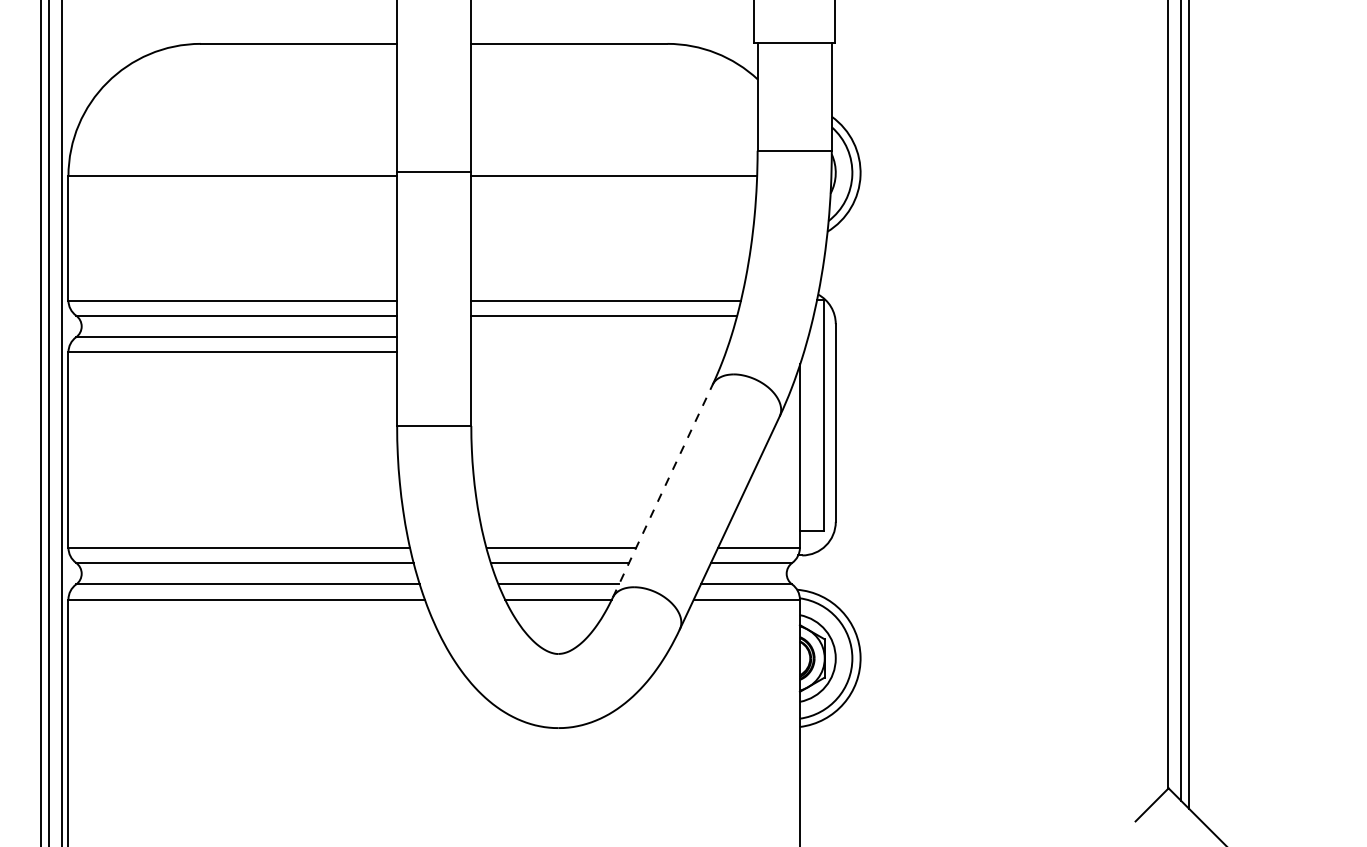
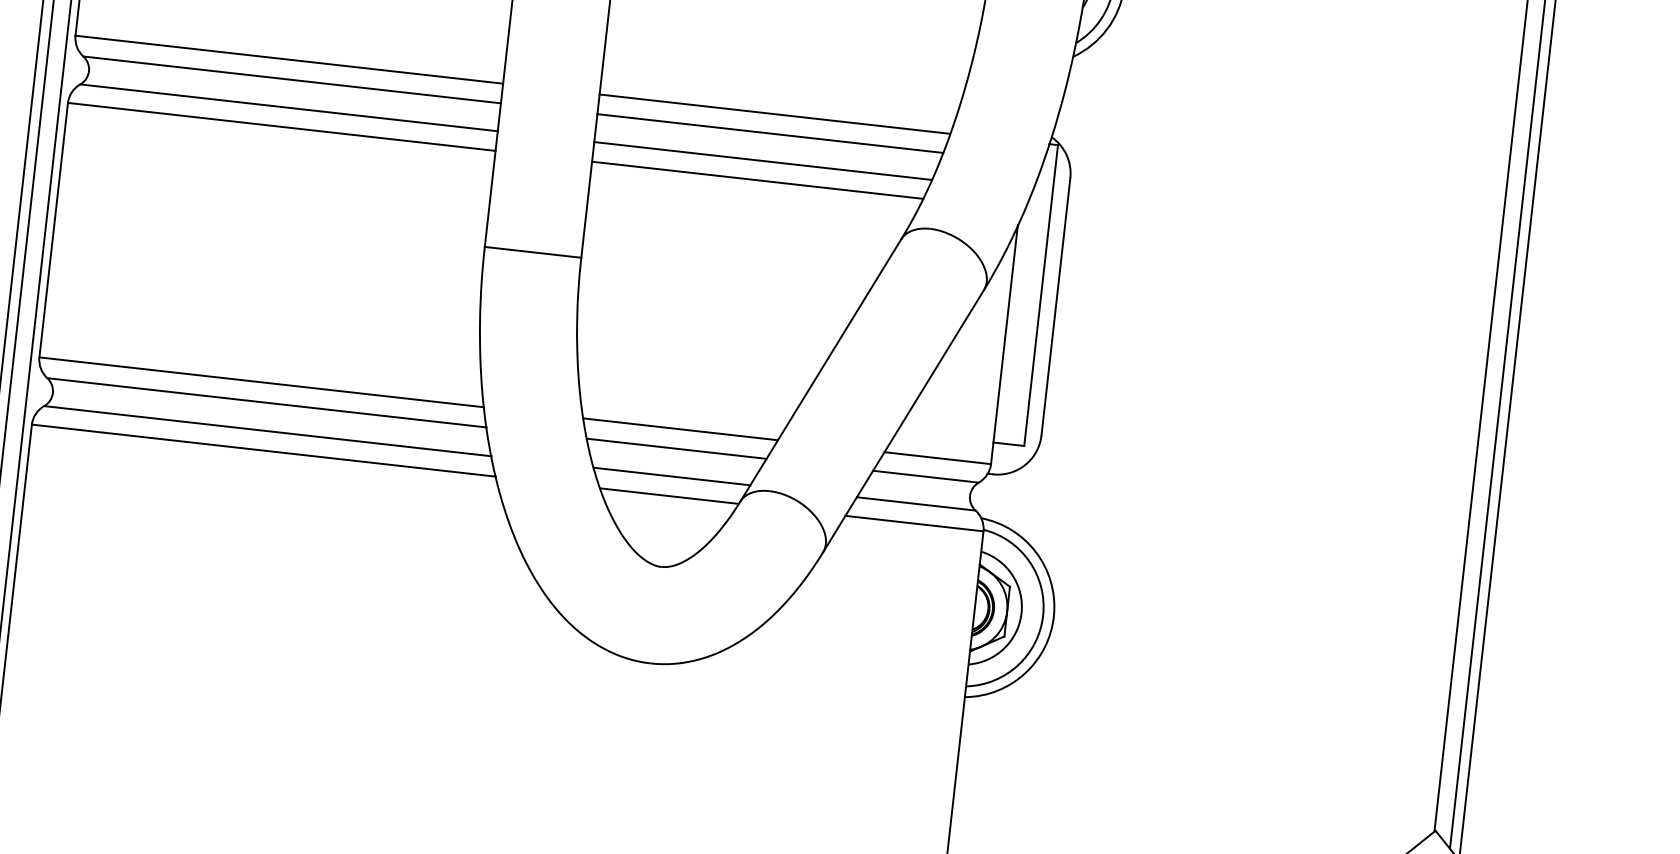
line: (600, 337) -> (762, 161), added
line: (598, 352) -> (757, 180), added
line: (662, 490) -> (820, 369), dashed -> solid

